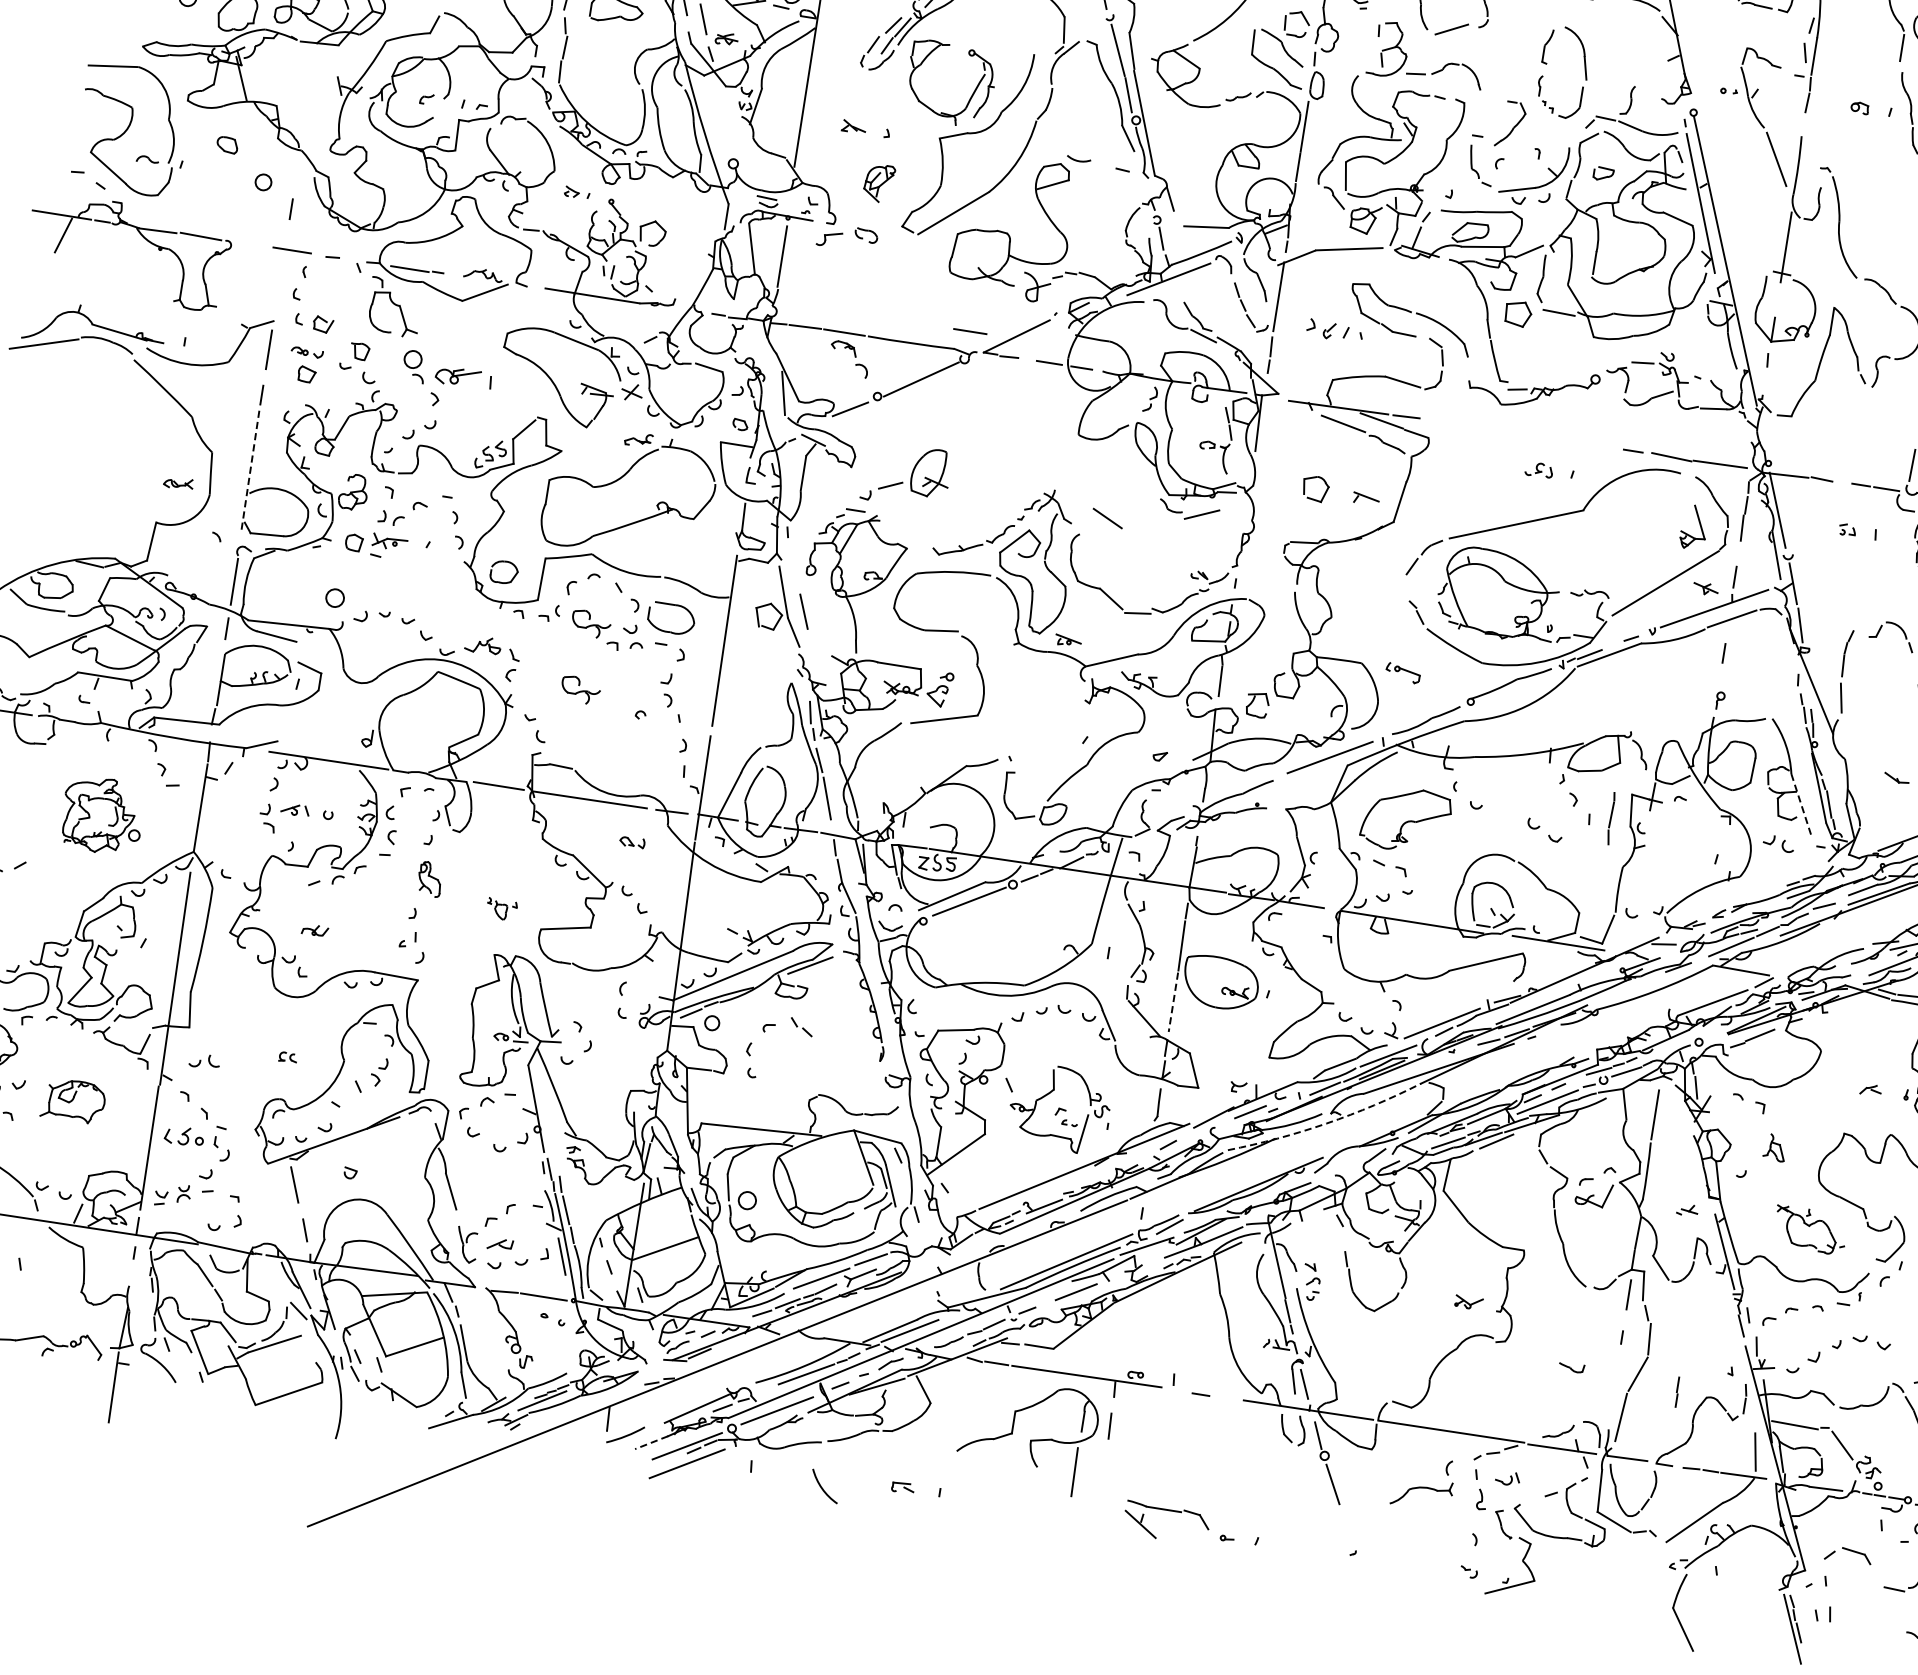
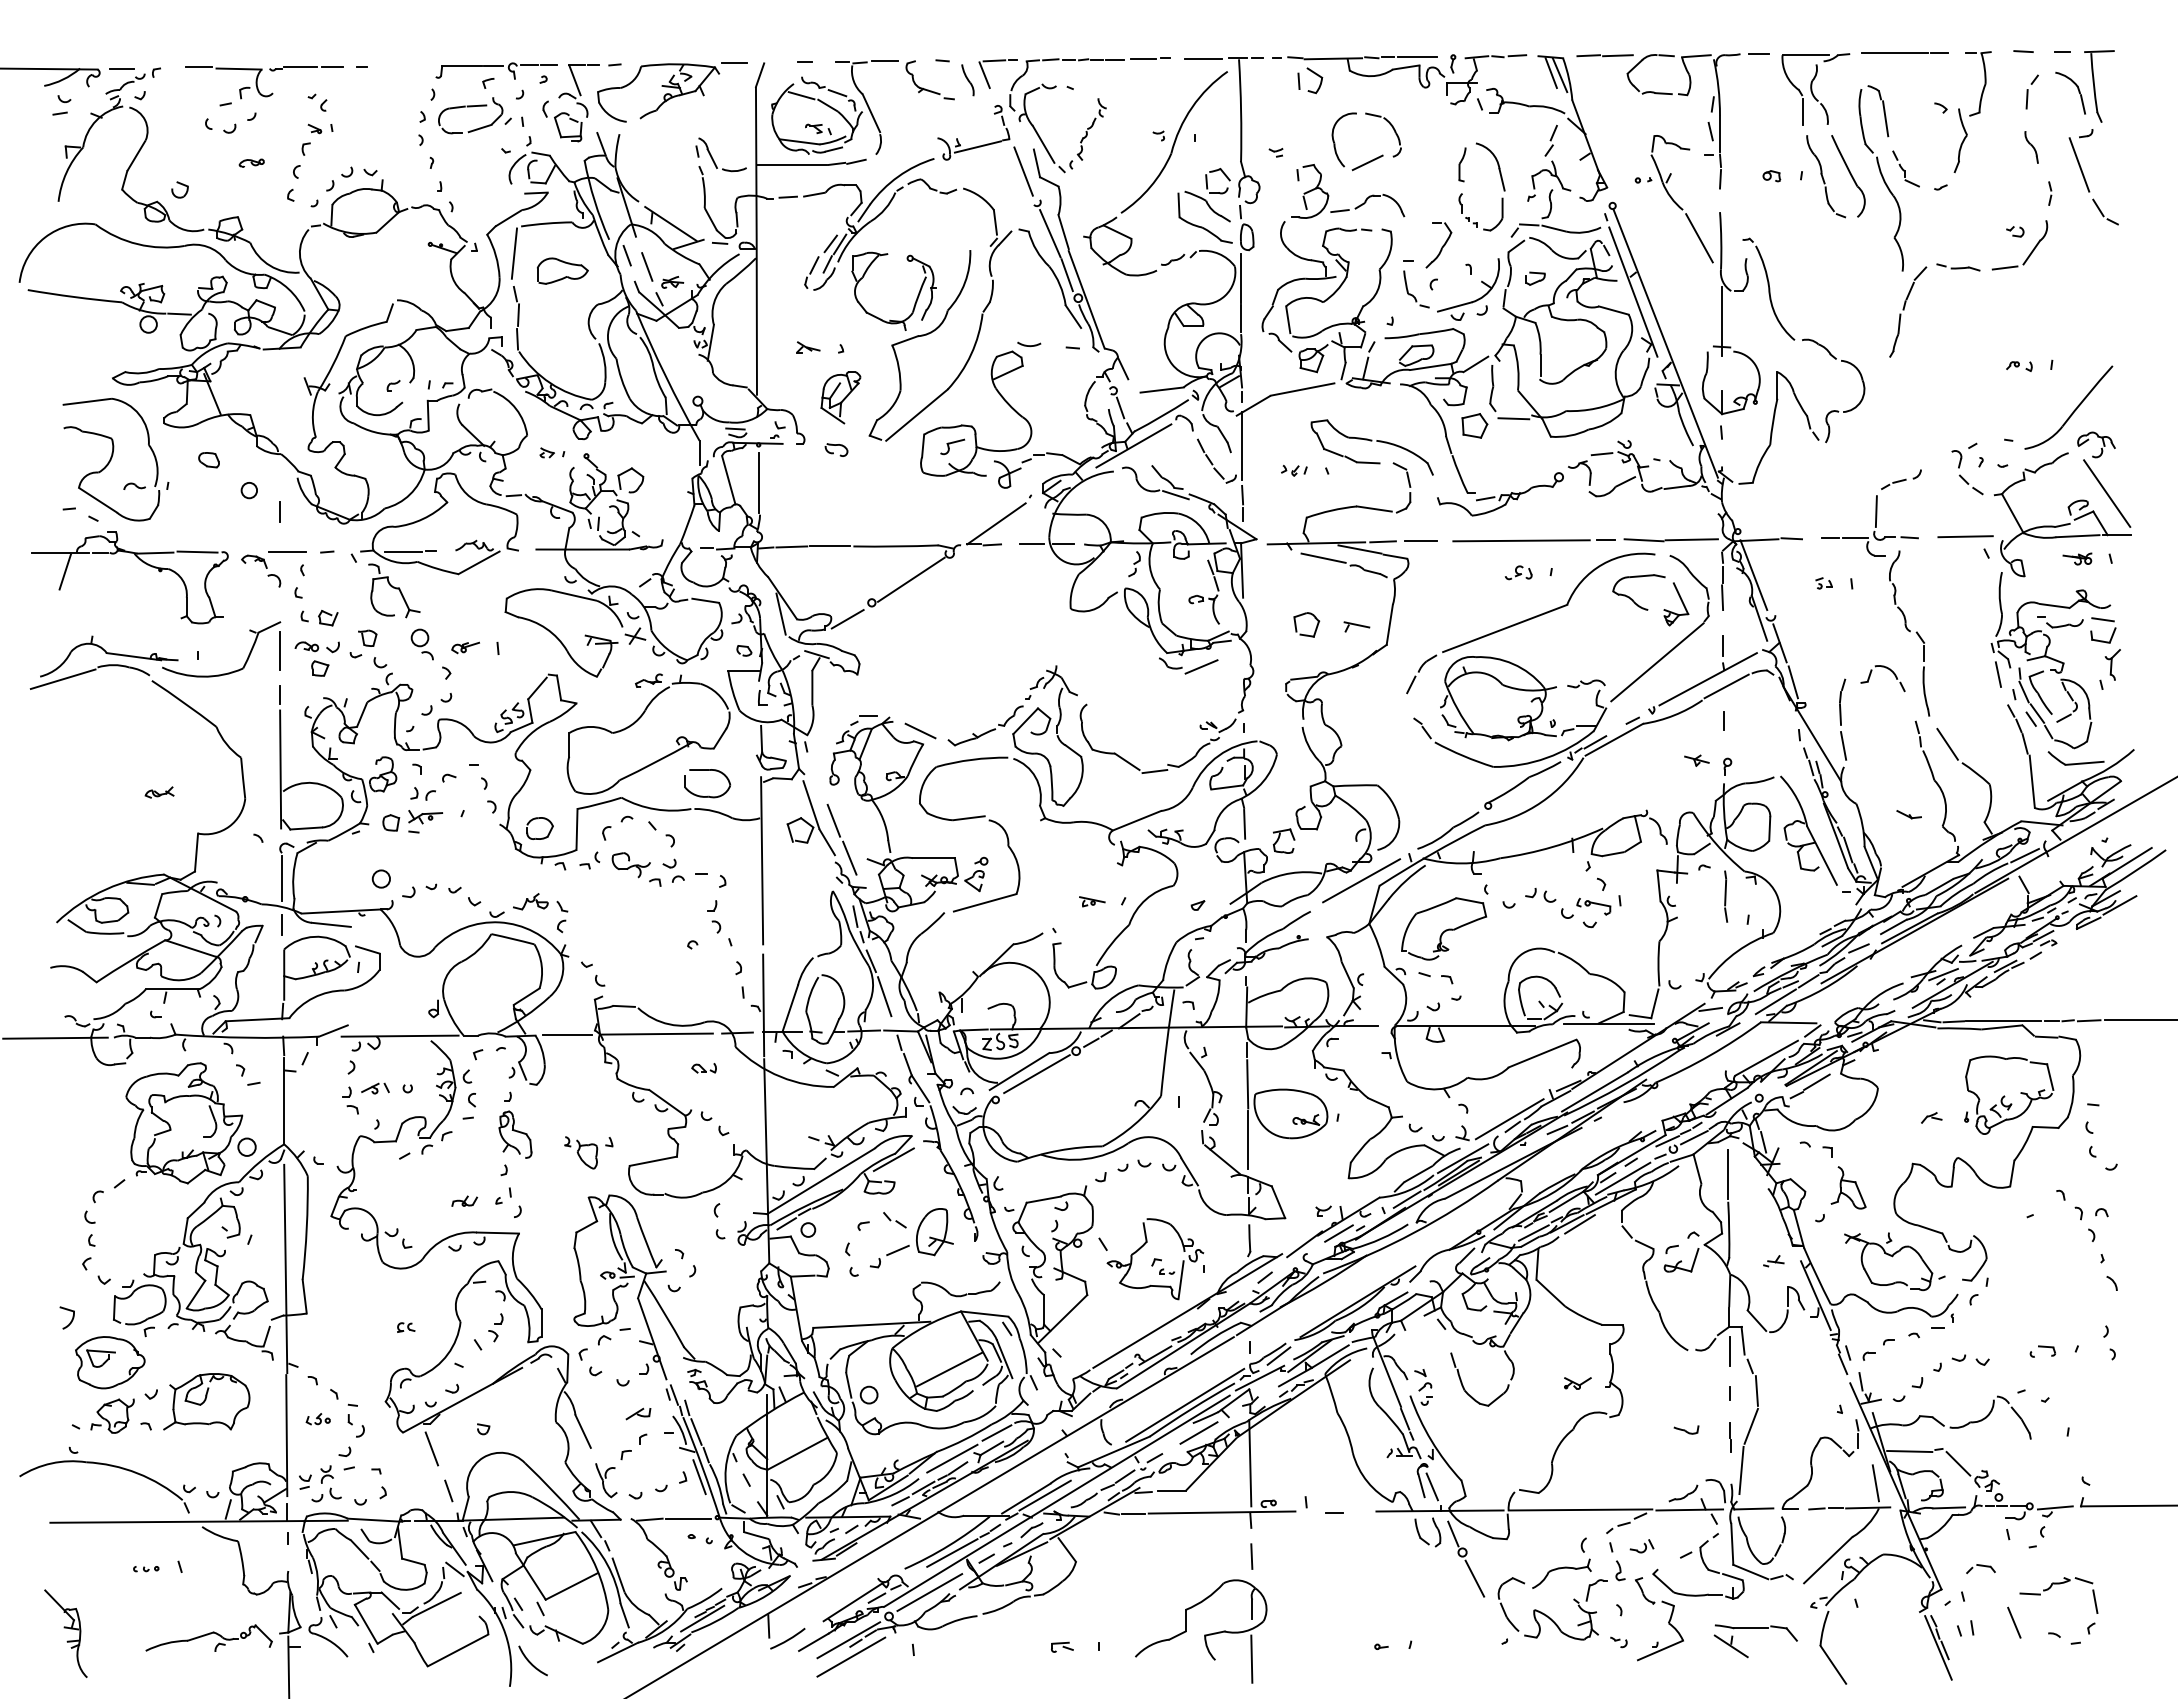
part: (1636, 58) -> (1549, 162), added
part: (878, 183) -> (840, 397), size x1.43
part: (829, 238) -> (952, 446), moved
line: (969, 330) -> (1420, 540), moved
part: (1328, 330) -> (1294, 470), size x0.62
part: (306, 352) -> (316, 647), size x1.43
part: (849, 358) -> (261, 570), moved
part: (457, 376) -> (465, 647), size x0.62
line: (1547, 437) -> (1521, 540), added
line: (250, 470) -> (280, 769), dashed -> solid
part: (906, 475) -> (911, 1238), moved
part: (178, 483) -> (159, 792), moved
part: (1650, 514) -> (1632, 598), added
line: (1107, 518) -> (920, 730), moved
part: (1705, 588) -> (1696, 760), moved
part: (669, 630) -> (707, 795), moved
part: (1068, 640) -> (1092, 901), moved
line: (813, 651) -> (849, 857), added
part: (1402, 673) -> (1593, 906), moved
part: (579, 690) -> (630, 930), removed
line: (1802, 806) -> (1822, 855), dashed -> solid
part: (101, 815) -> (190, 1123), size x1.67
part: (1611, 818) -> (1726, 896), moved
part: (1778, 843) -> (1540, 895), moved
part: (430, 879) -> (515, 1134), size x1.43
part: (501, 909) -> (588, 1152), size x1.67
part: (315, 929) -> (464, 1200), moved
line: (1173, 1003) -> (1248, 1140), dashed -> solid
part: (204, 1060) -> (326, 1494), moved
part: (73, 1100) -> (206, 1401), size x1.43
arc: (1326, 1123) -> (1413, 1232), dashed -> solid
part: (183, 1136) -> (317, 1419), size x0.62
part: (1775, 1147) -> (1848, 1187), size x1.67
line: (833, 1187) -> (949, 1369), added
part: (1810, 1229) -> (1894, 1261), size x1.43
part: (500, 1244) -> (638, 1413), moved
line: (1123, 1331) -> (1250, 1463), added
line: (1677, 1392) -> (1730, 1437), moved
part: (1027, 1435) -> (1201, 1631), moved
line: (651, 1442) -> (813, 1642), dashed -> solid
arc: (822, 1486) -> (530, 1661), moved
part: (1168, 1510) -> (1755, 1628), moved
part: (1399, 1532) -> (1546, 1614), added
part: (1847, 1556) -> (1980, 1569), size x0.62
line: (1873, 1615) -> (2014, 1622), added

